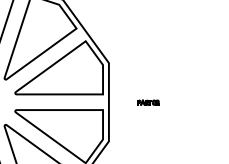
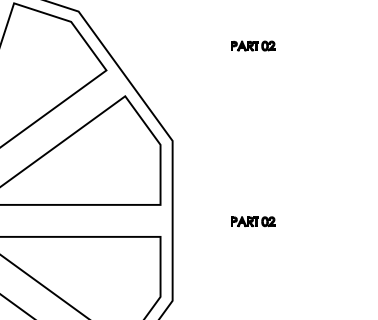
part: (148, 16) -> (253, 45), added

